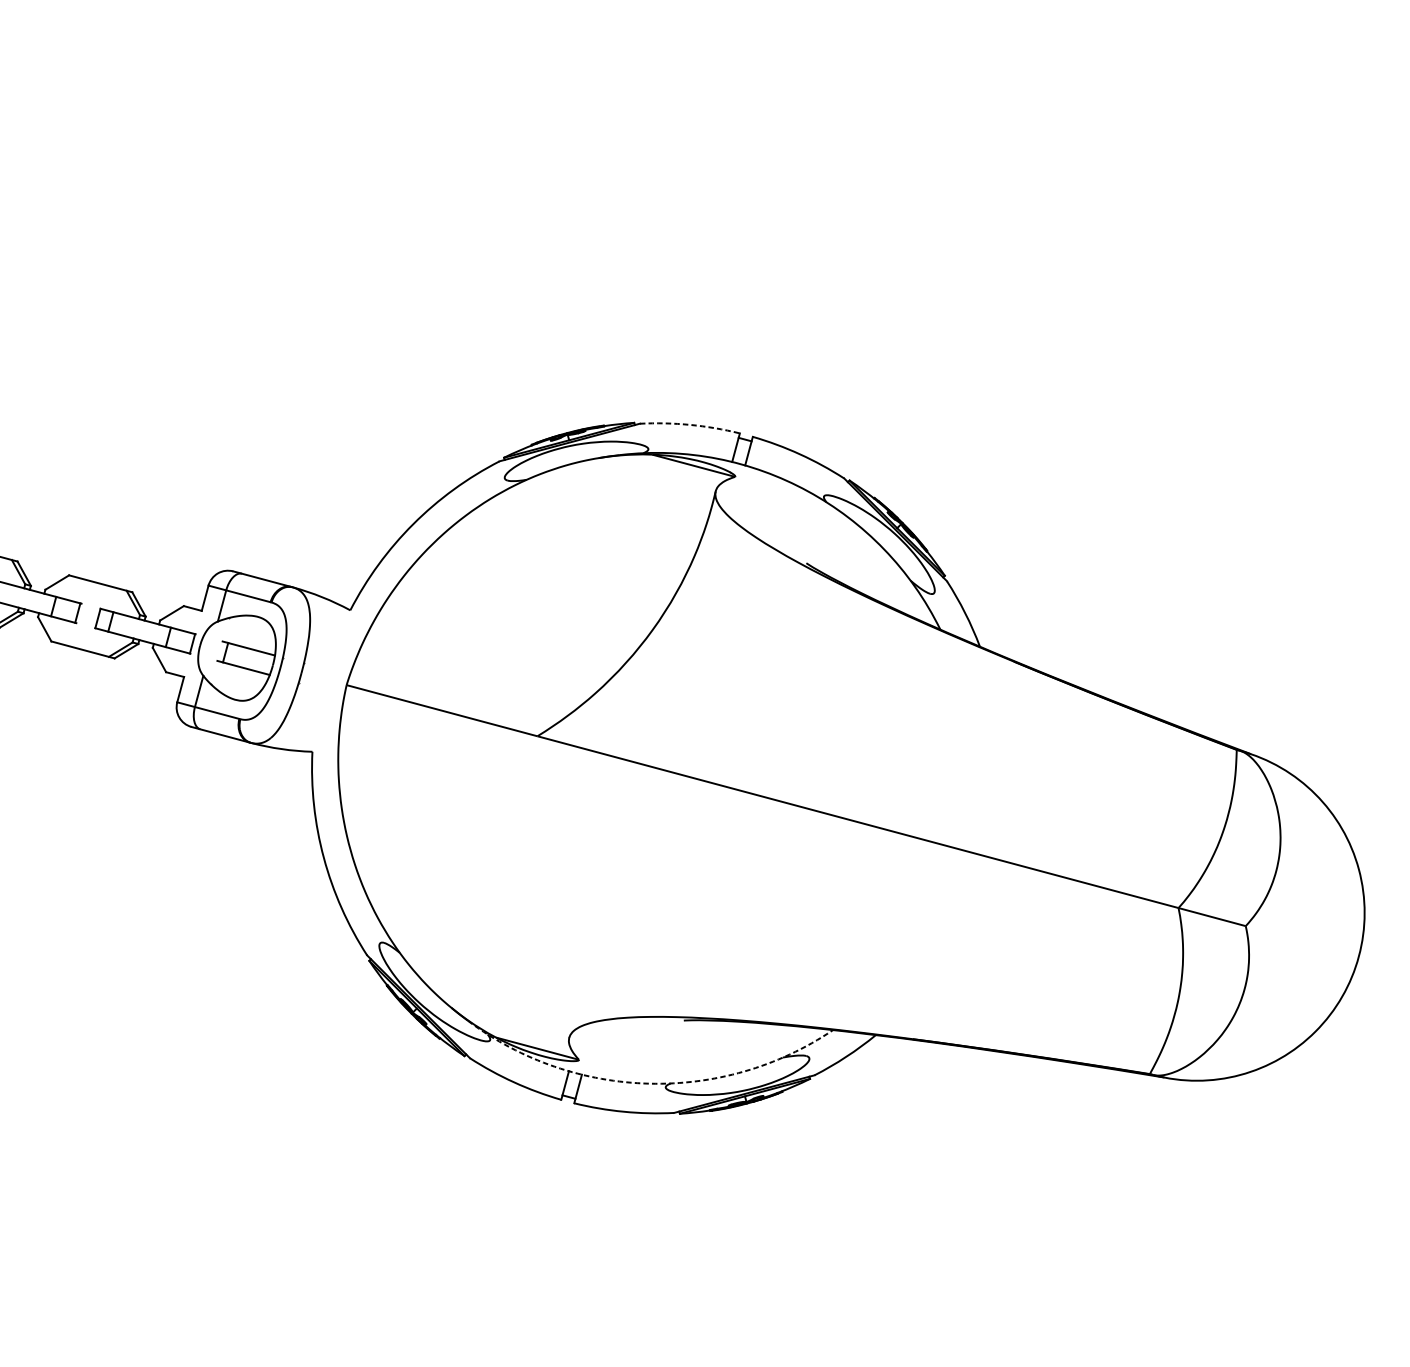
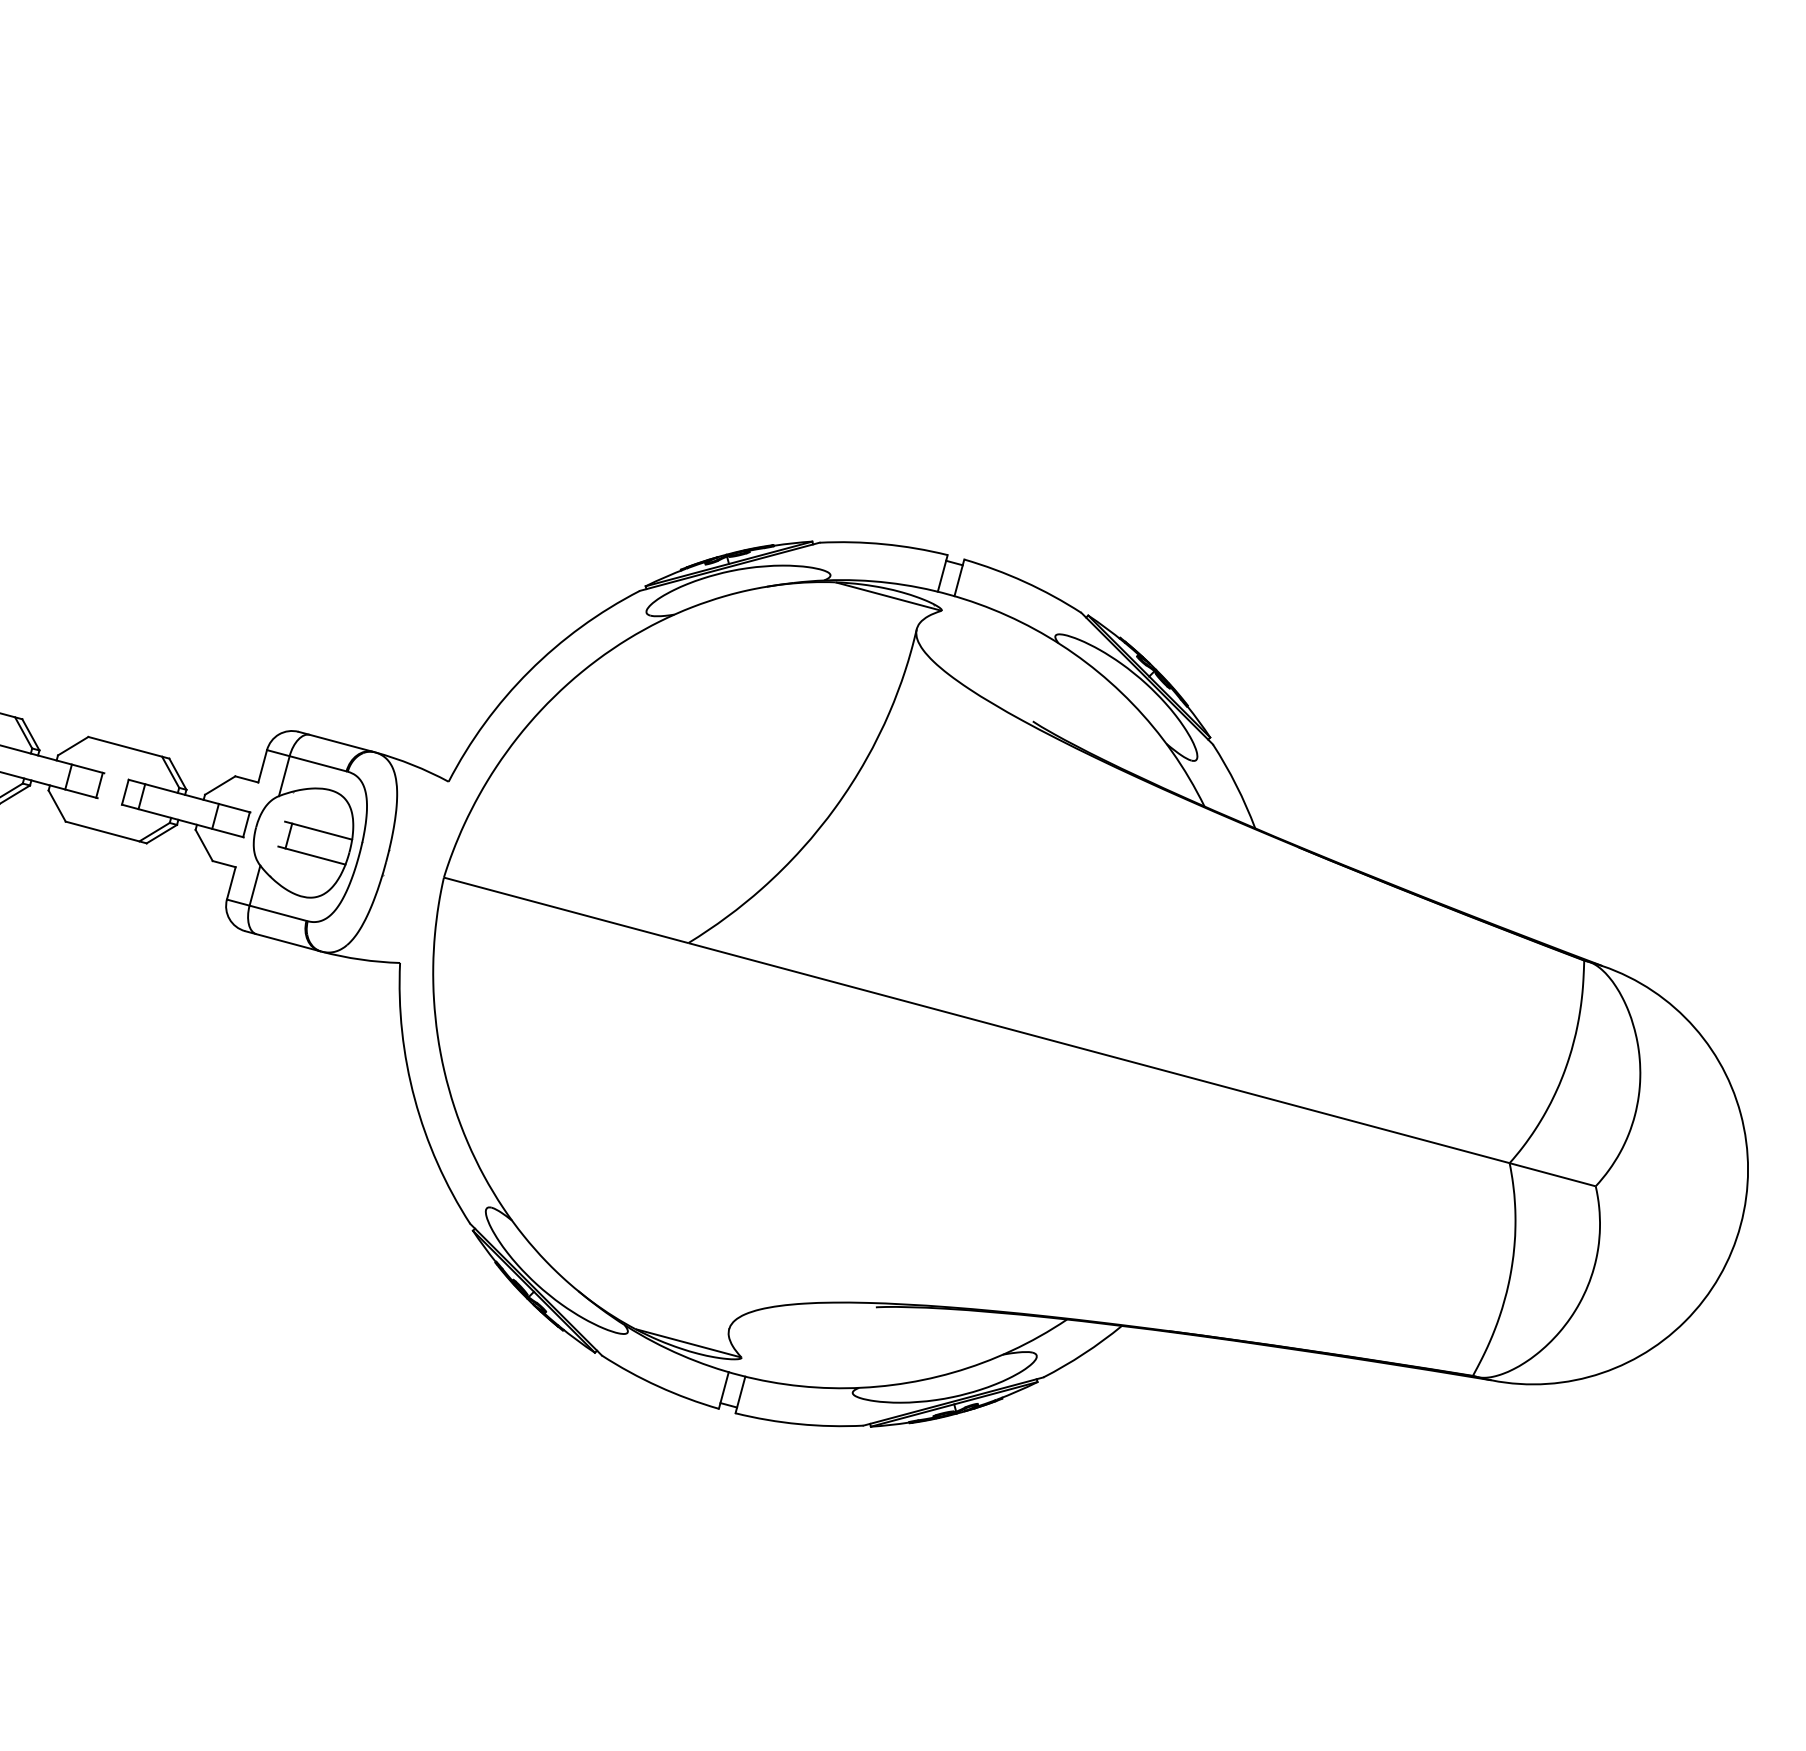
arc: (690, 425) -> (884, 544), dashed -> solid
arc: (649, 1083) -> (831, 1388), dashed -> solid

